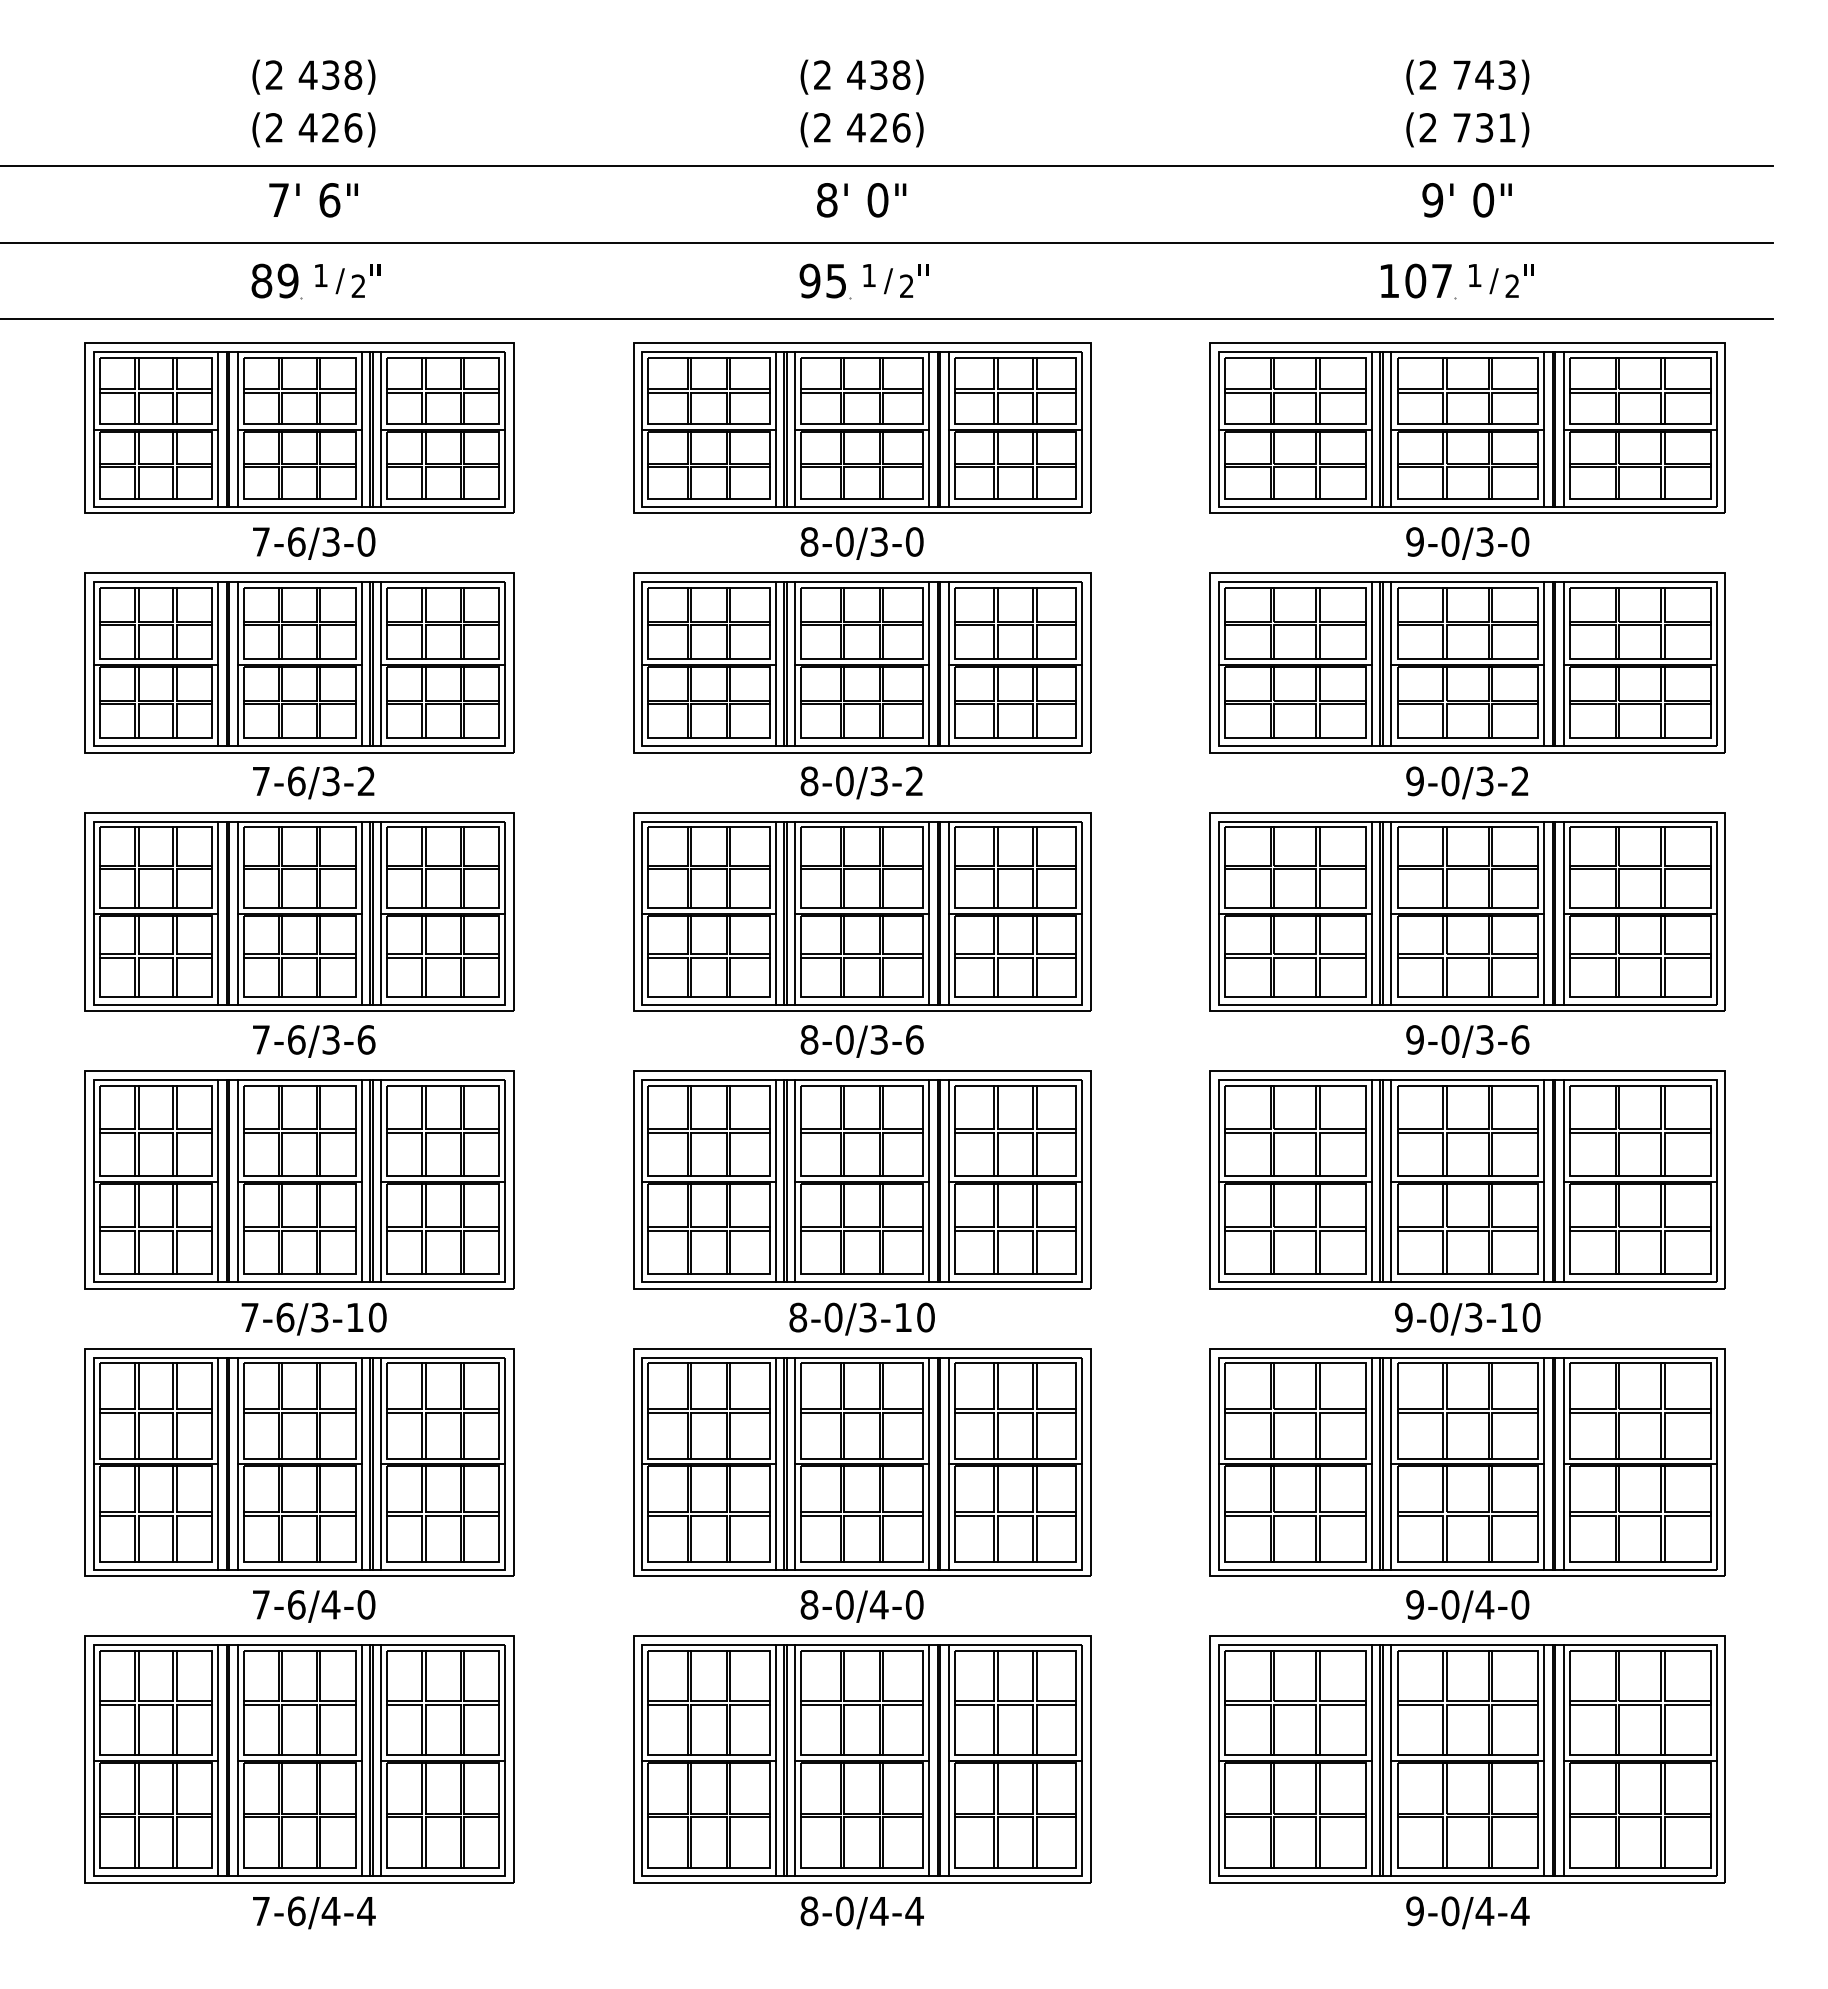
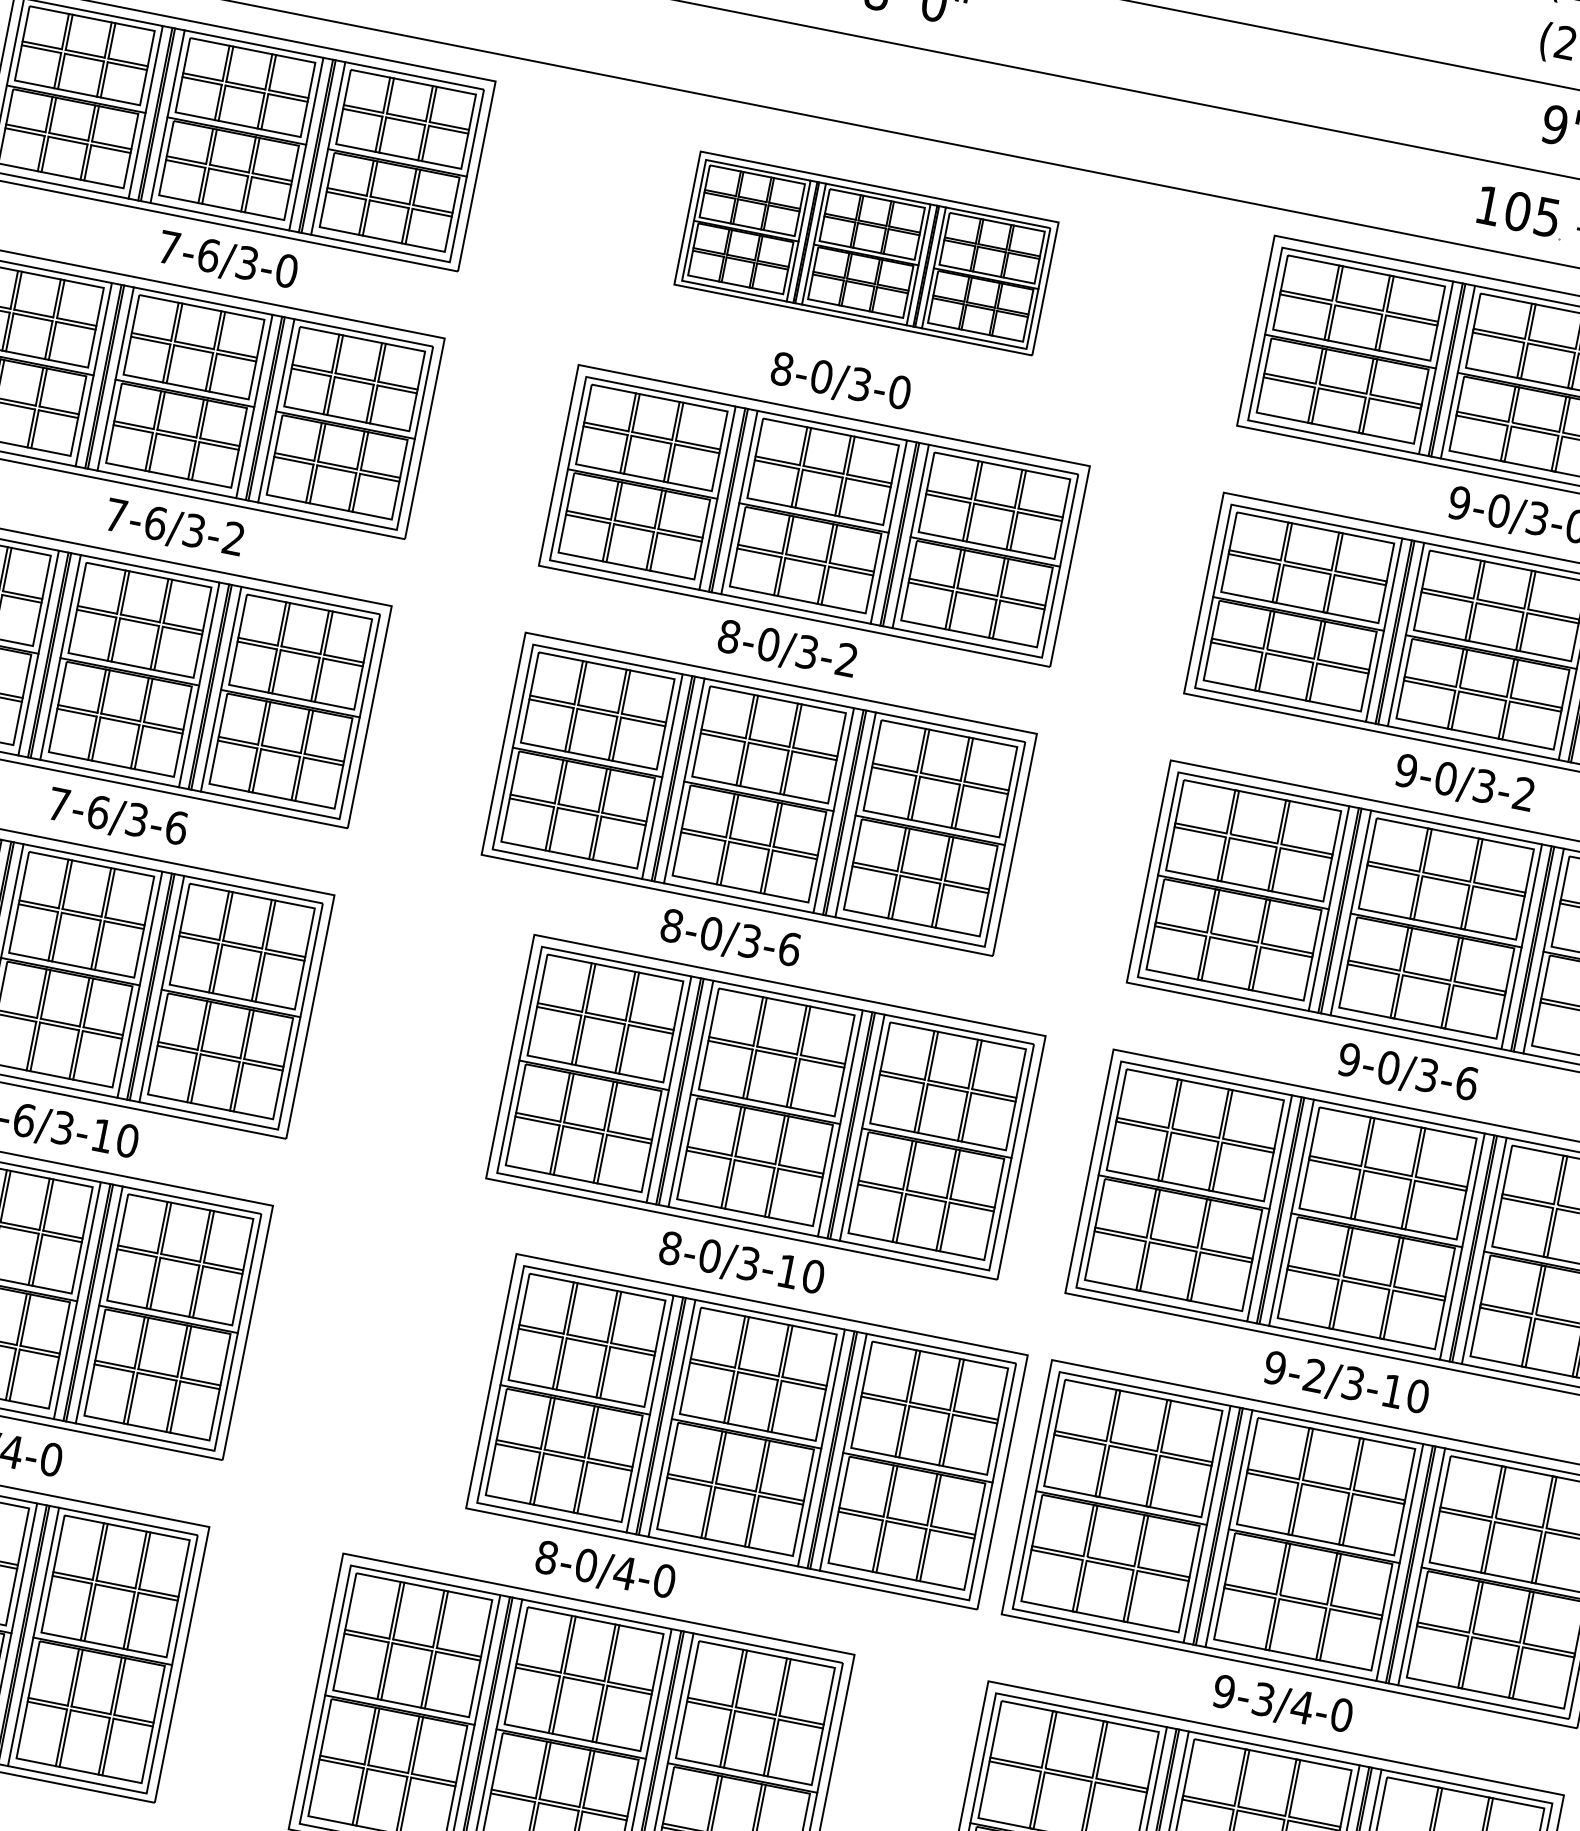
part: (863, 281) -> (900, 89), removed
text: (1441, 281) -> (1546, 217), 107 -> 105
part: (862, 427) -> (866, 252), size x0.7
part: (862, 1179) -> (766, 1106), moved
text: (1439, 1317) -> (1315, 1375), 9-0/3-10 -> 9-2/3-10
text: (861, 1318) -> (741, 1263), moved
part: (862, 1462) -> (747, 1431), moved
text: (1450, 1604) -> (1263, 1699), 9-0/4-0 -> 9-3/4-0

